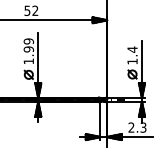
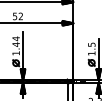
text: (28, 45) -> (15, 41), 1.99 -> 1.44
text: (132, 49) -> (91, 44), 1.4 -> 1.5

